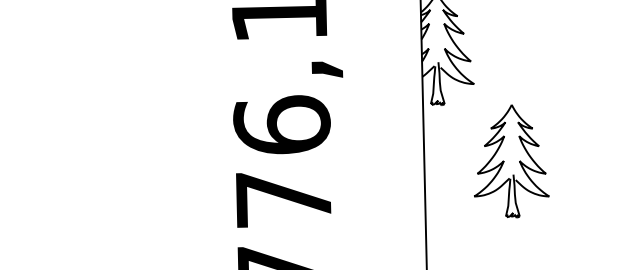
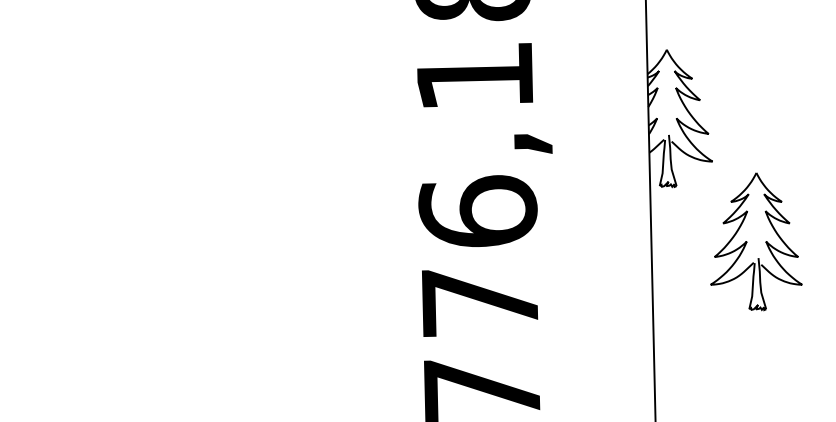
part: (511, 161) -> (756, 241), moved

